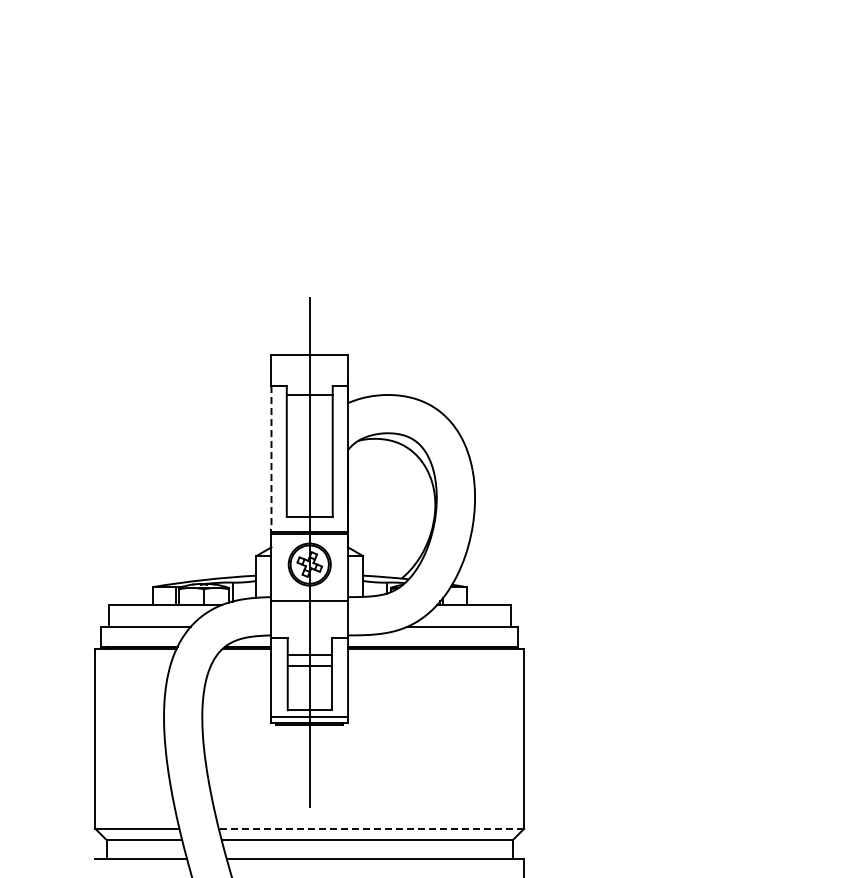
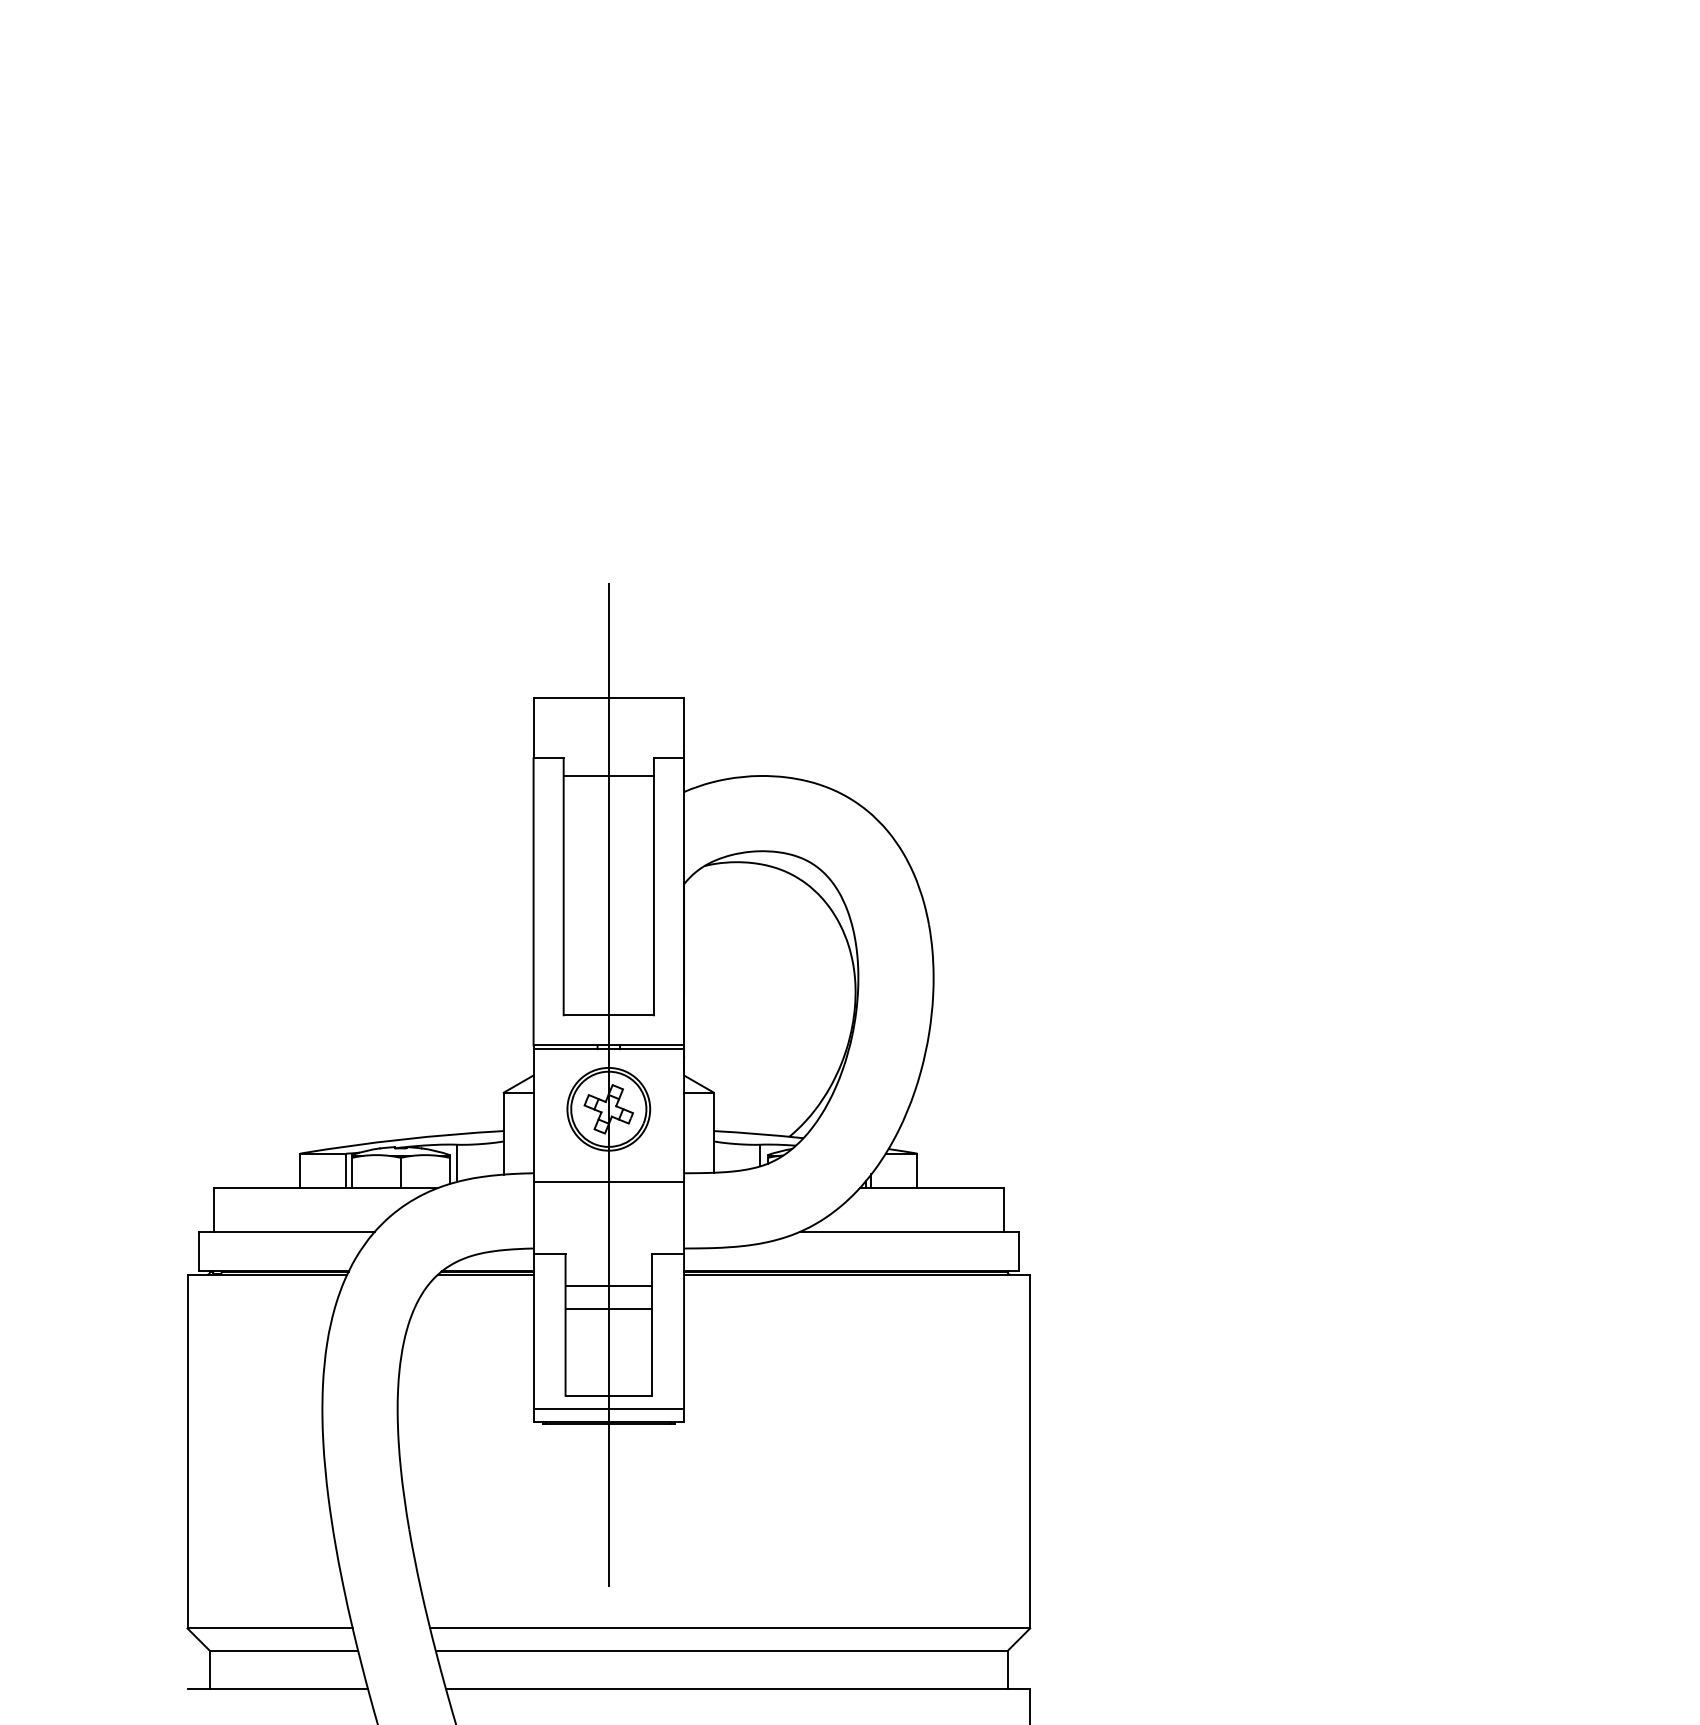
line: (271, 459) -> (533, 902), dashed -> solid
line: (371, 828) -> (730, 1627), dashed -> solid

